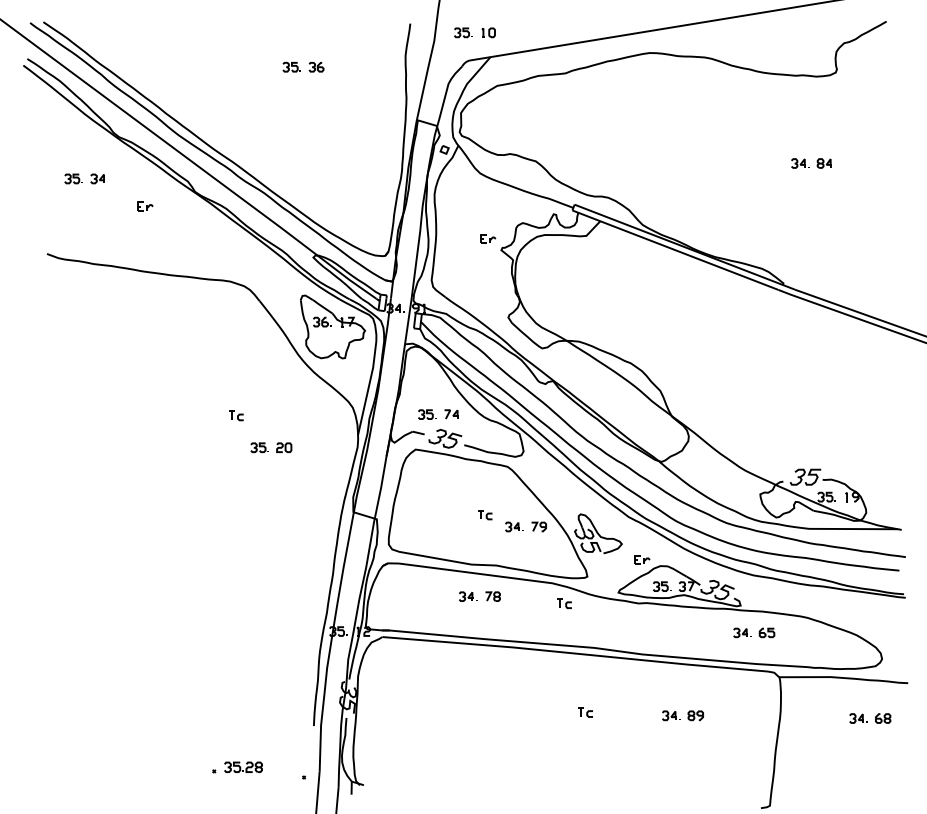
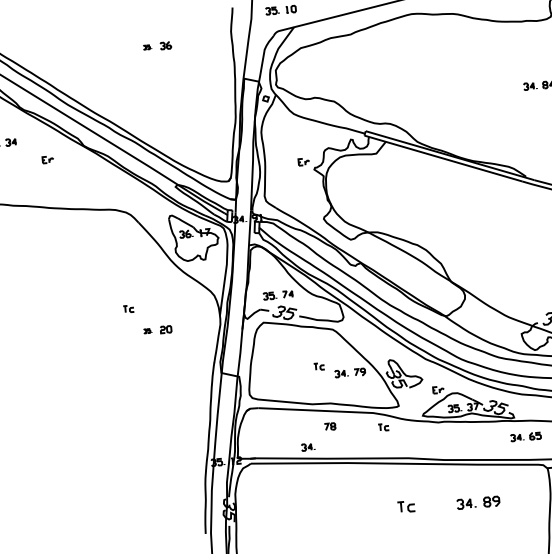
part: (291, 67) -> (147, 47), size x0.6
part: (259, 447) -> (147, 331), size x0.6
part: (468, 596) -> (308, 447), moved
part: (585, 712) -> (406, 506), size x1.6
part: (682, 715) -> (478, 502), size x1.4

